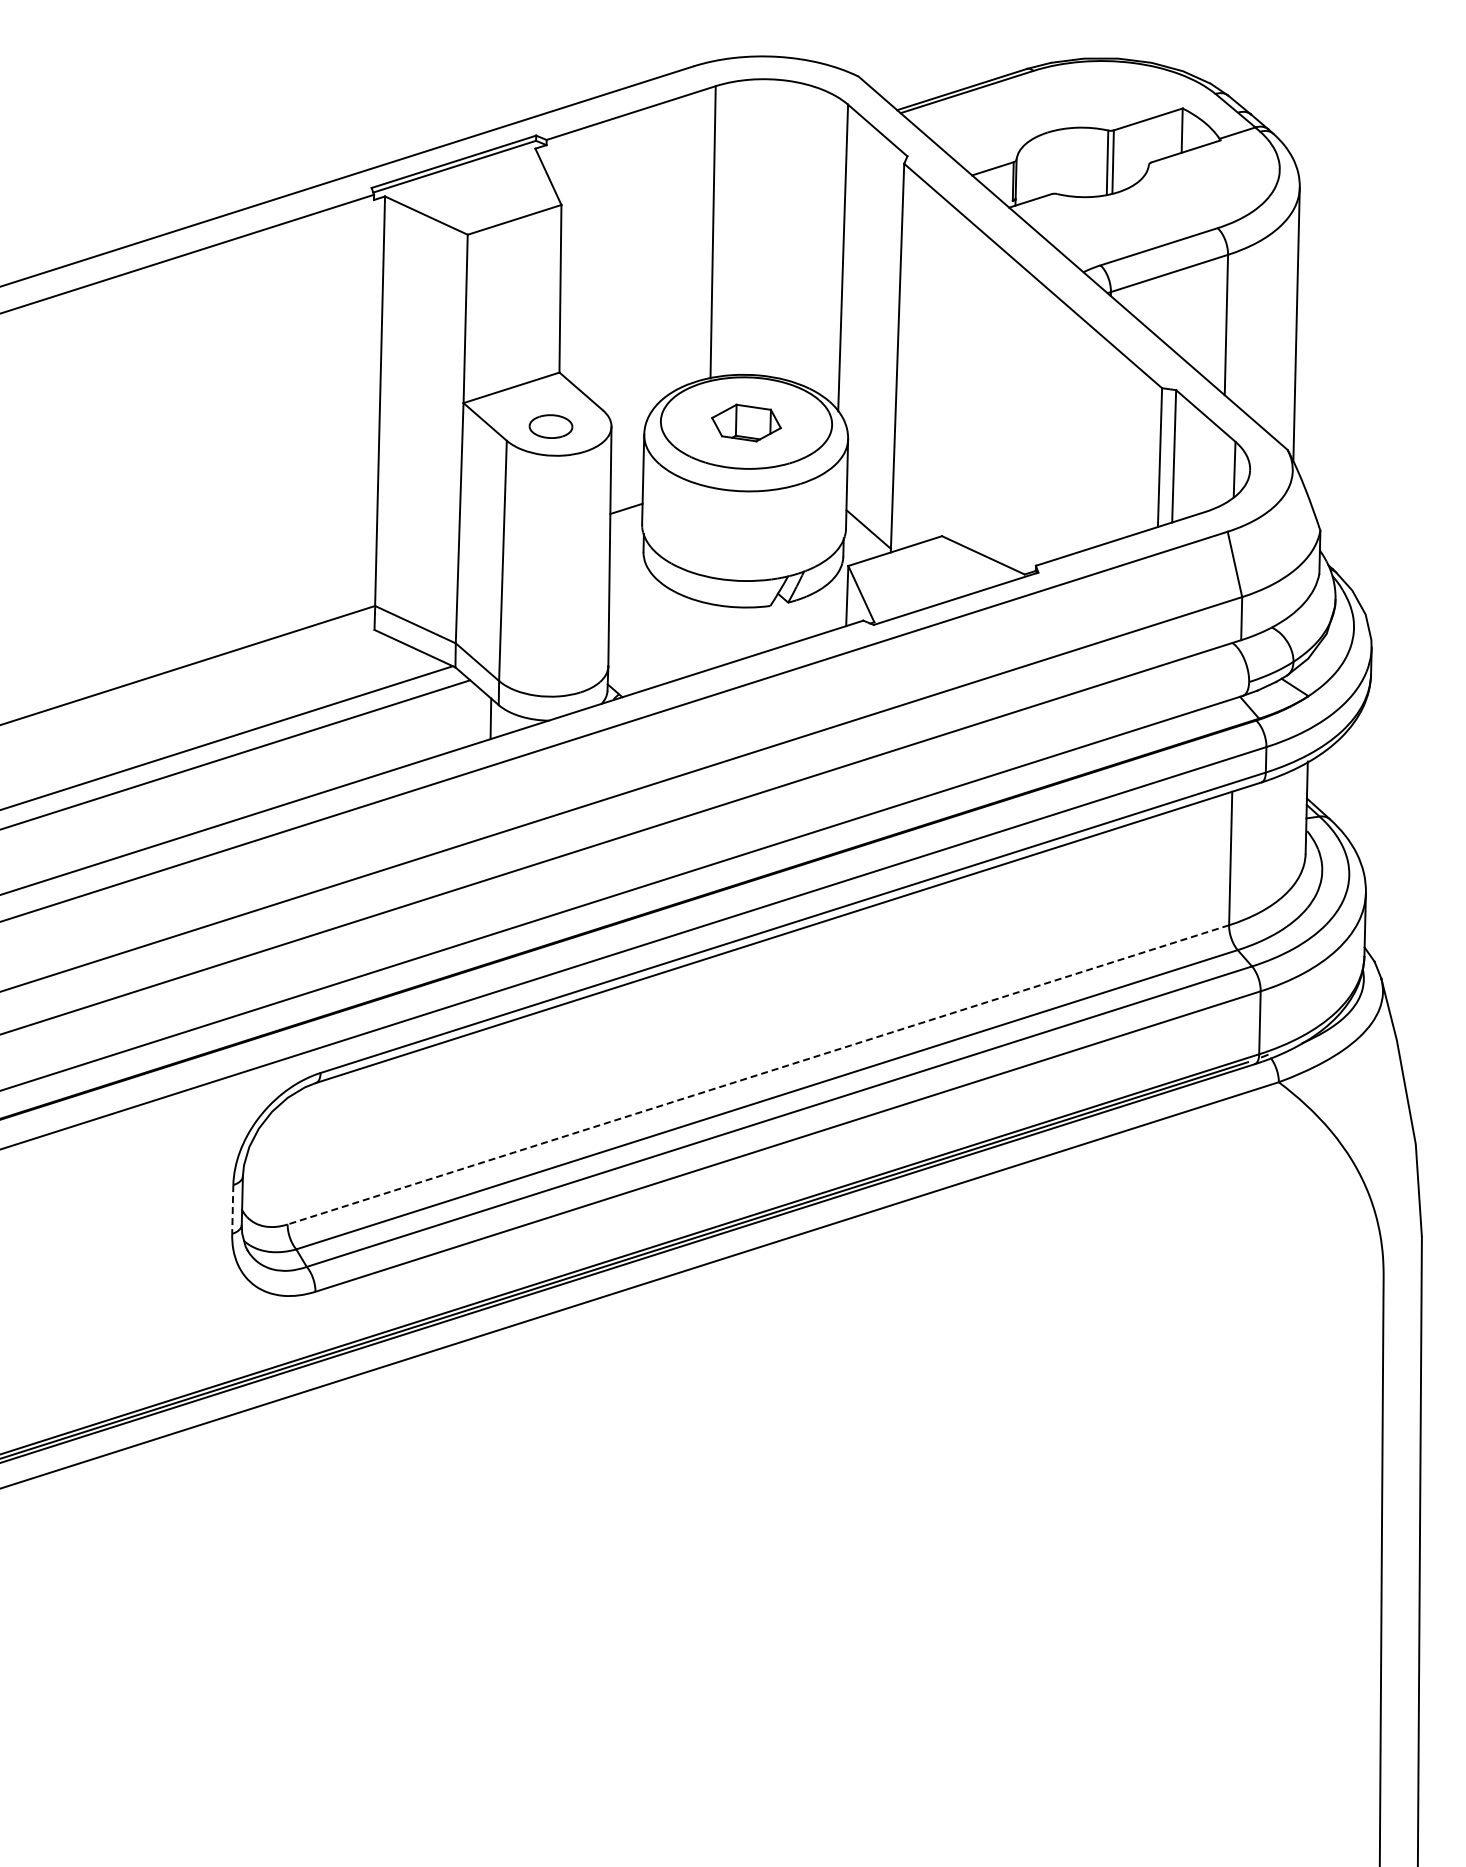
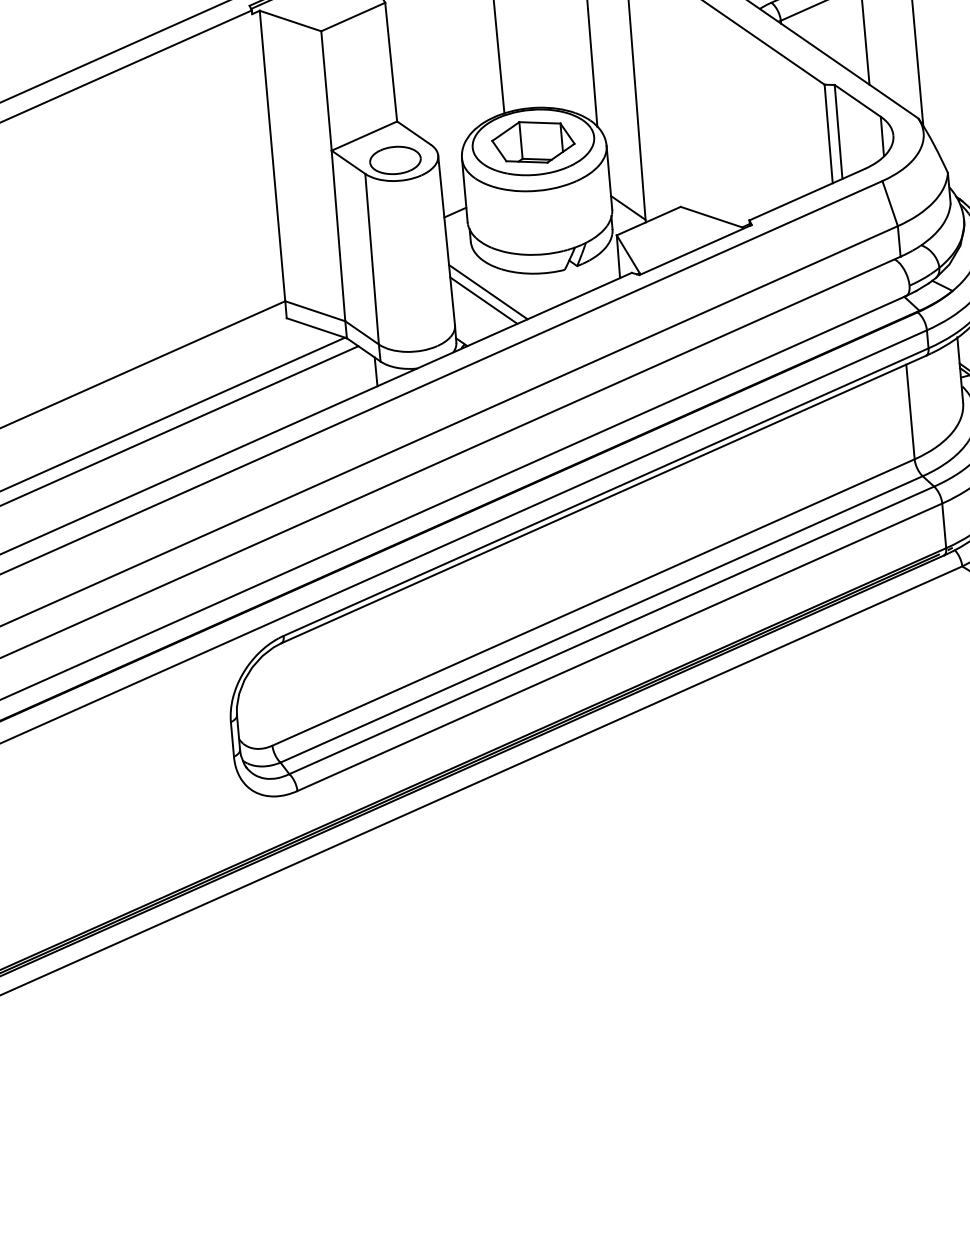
part: (746, 422) -> (533, 141), size x1.67
part: (550, 426) -> (395, 160), size x1.67
line: (659, 625) -> (487, 292), added
line: (652, 635) -> (483, 300), added
line: (758, 1074) -> (593, 602), dashed -> solid
line: (232, 1209) -> (232, 739), dashed -> solid

